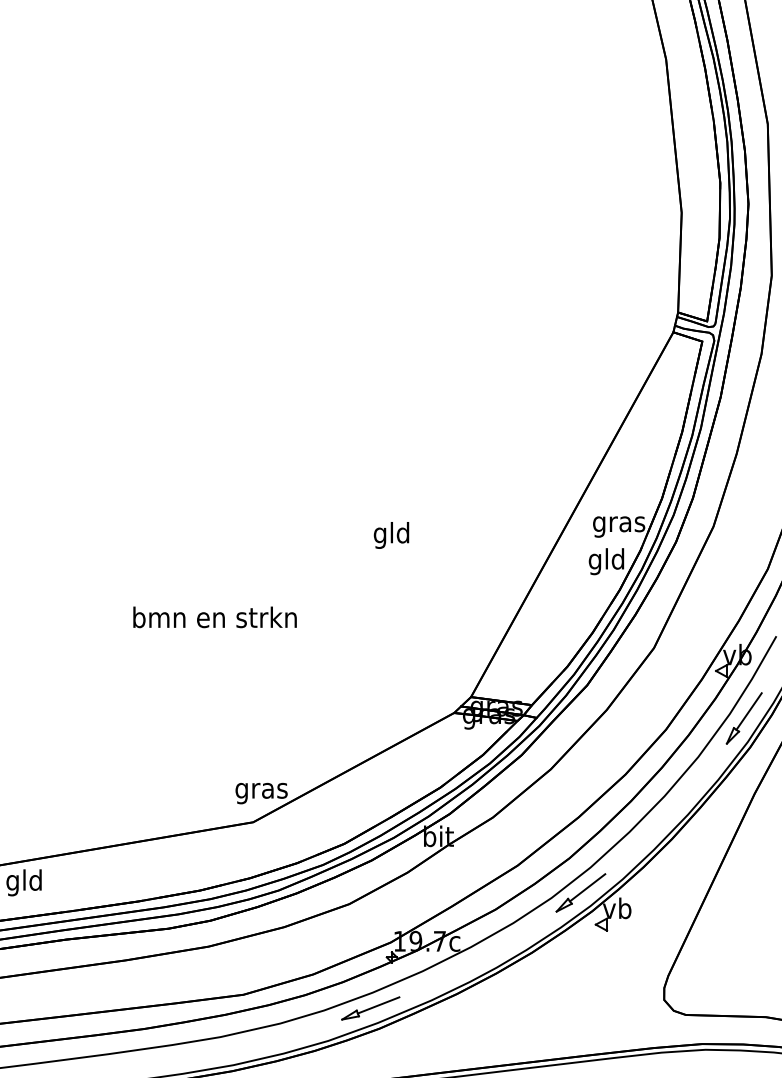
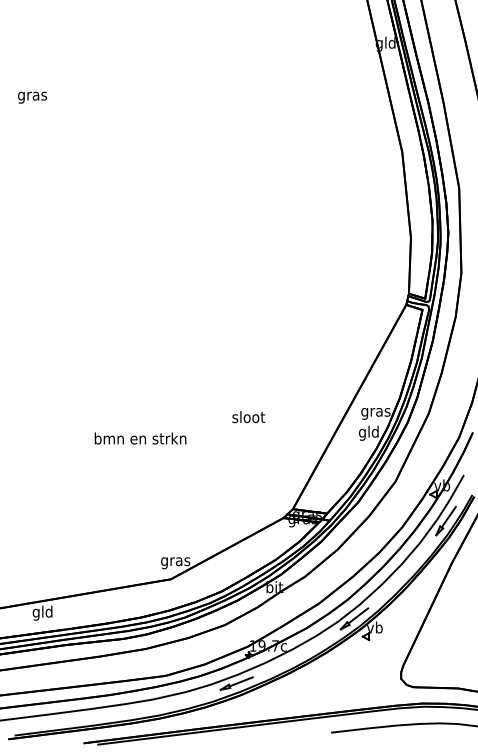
text: (391, 535) -> (248, 418), gld -> sloot
text: (214, 617) -> (140, 438), moved

